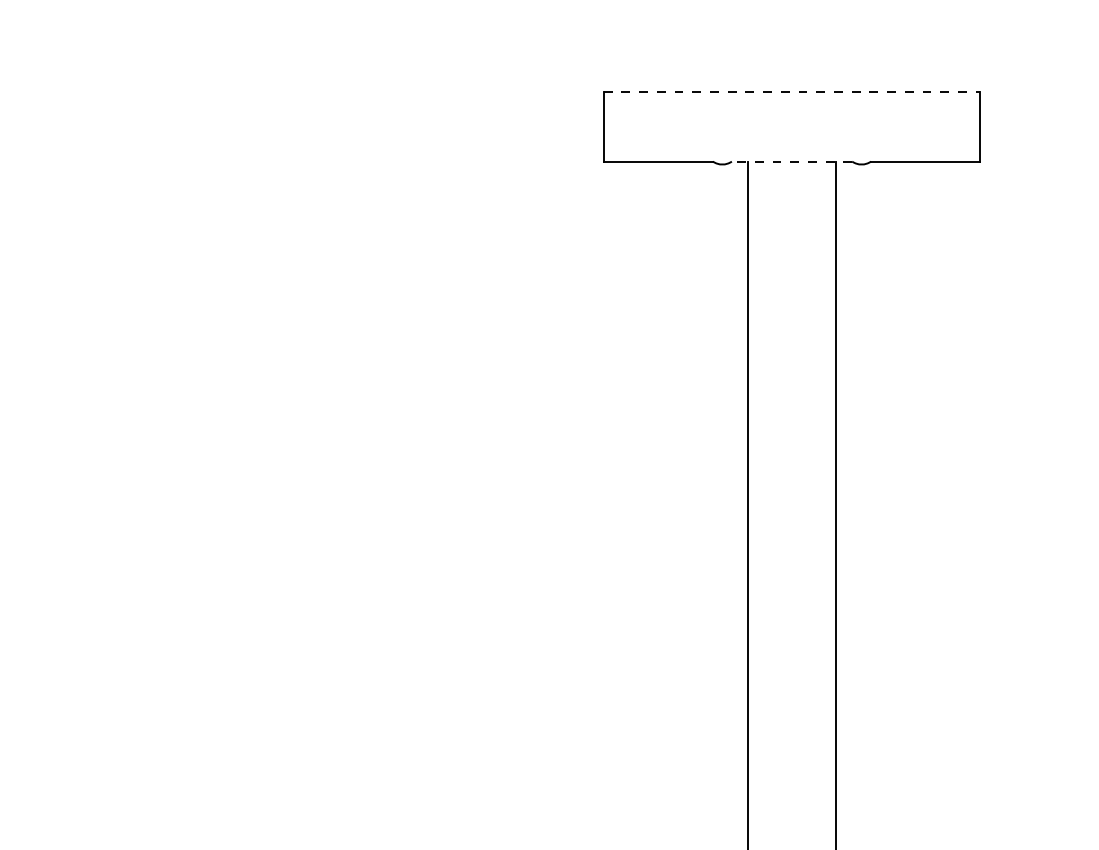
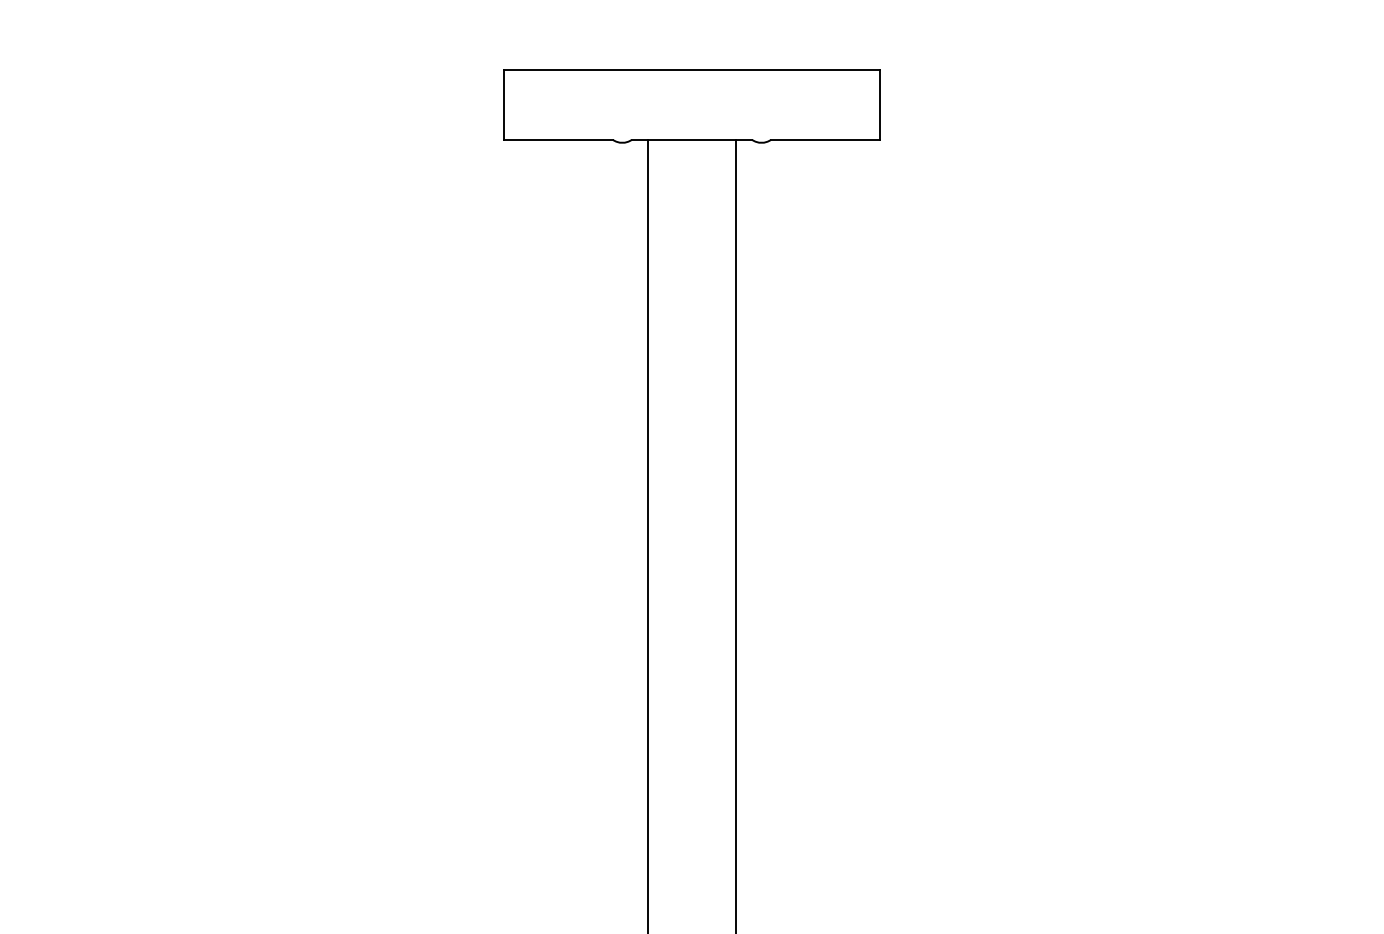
line: (792, 92) -> (692, 70), dashed -> solid
line: (791, 161) -> (691, 139), dashed -> solid

